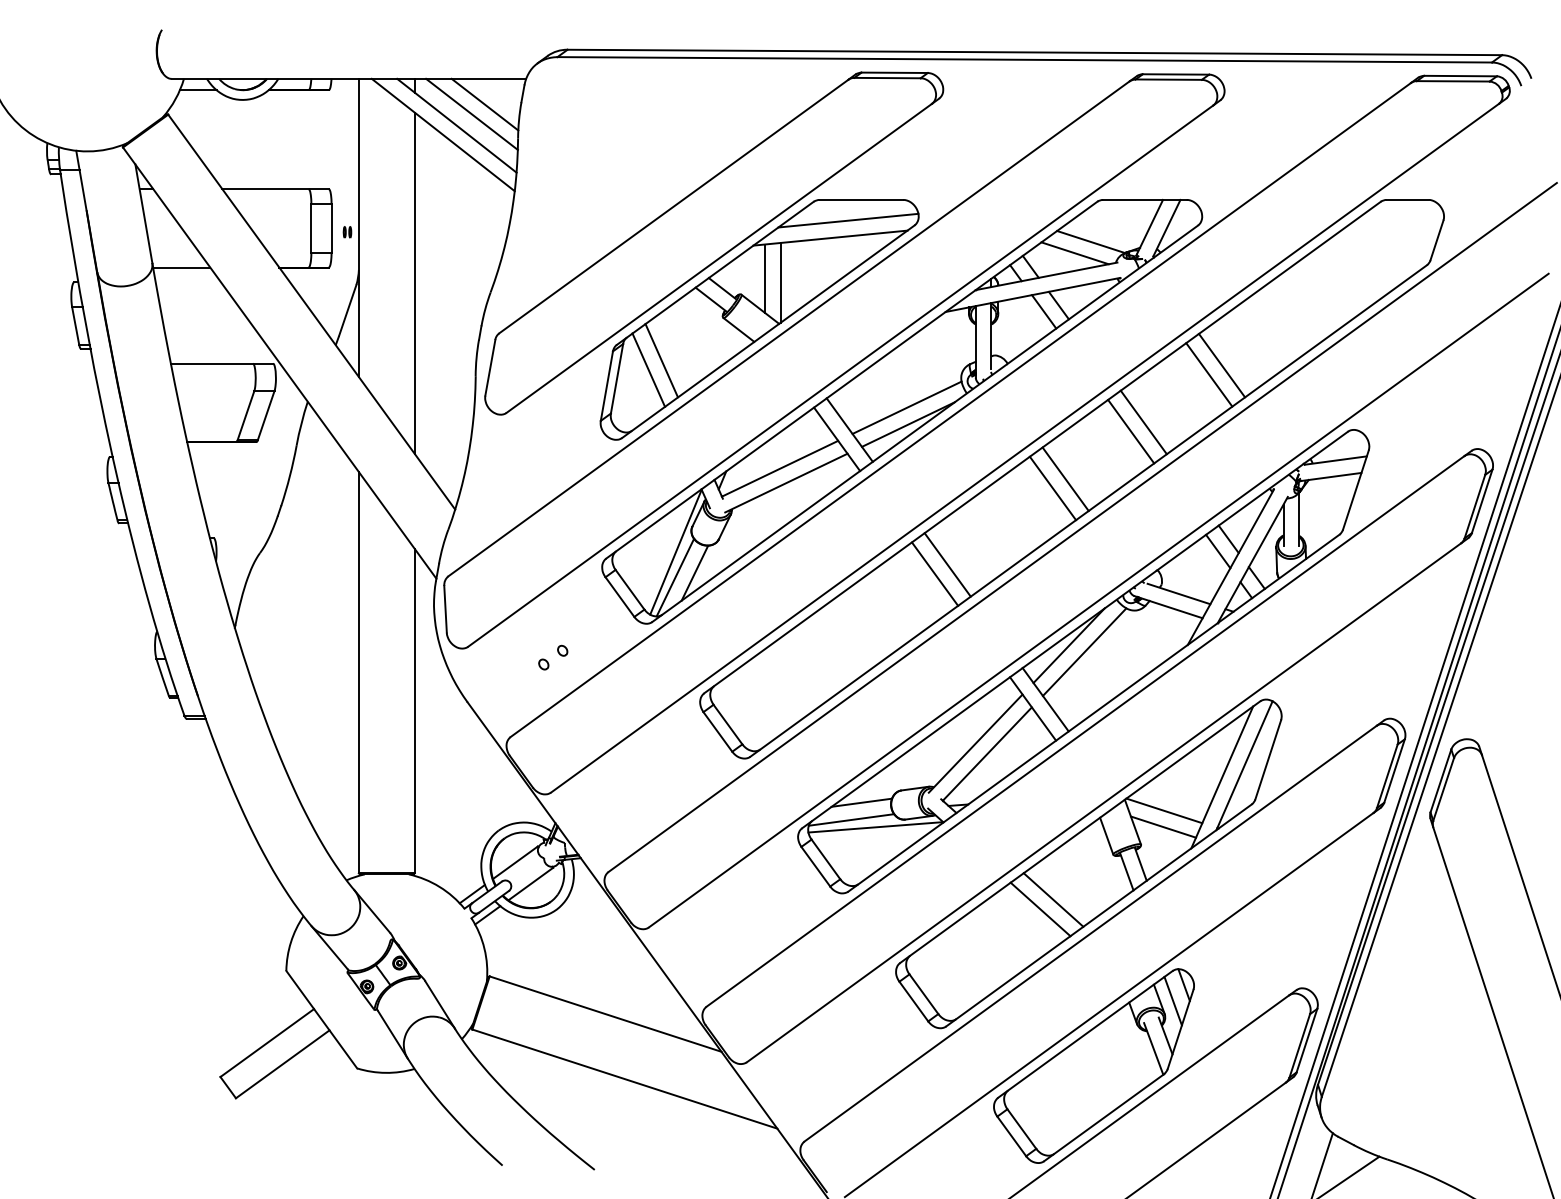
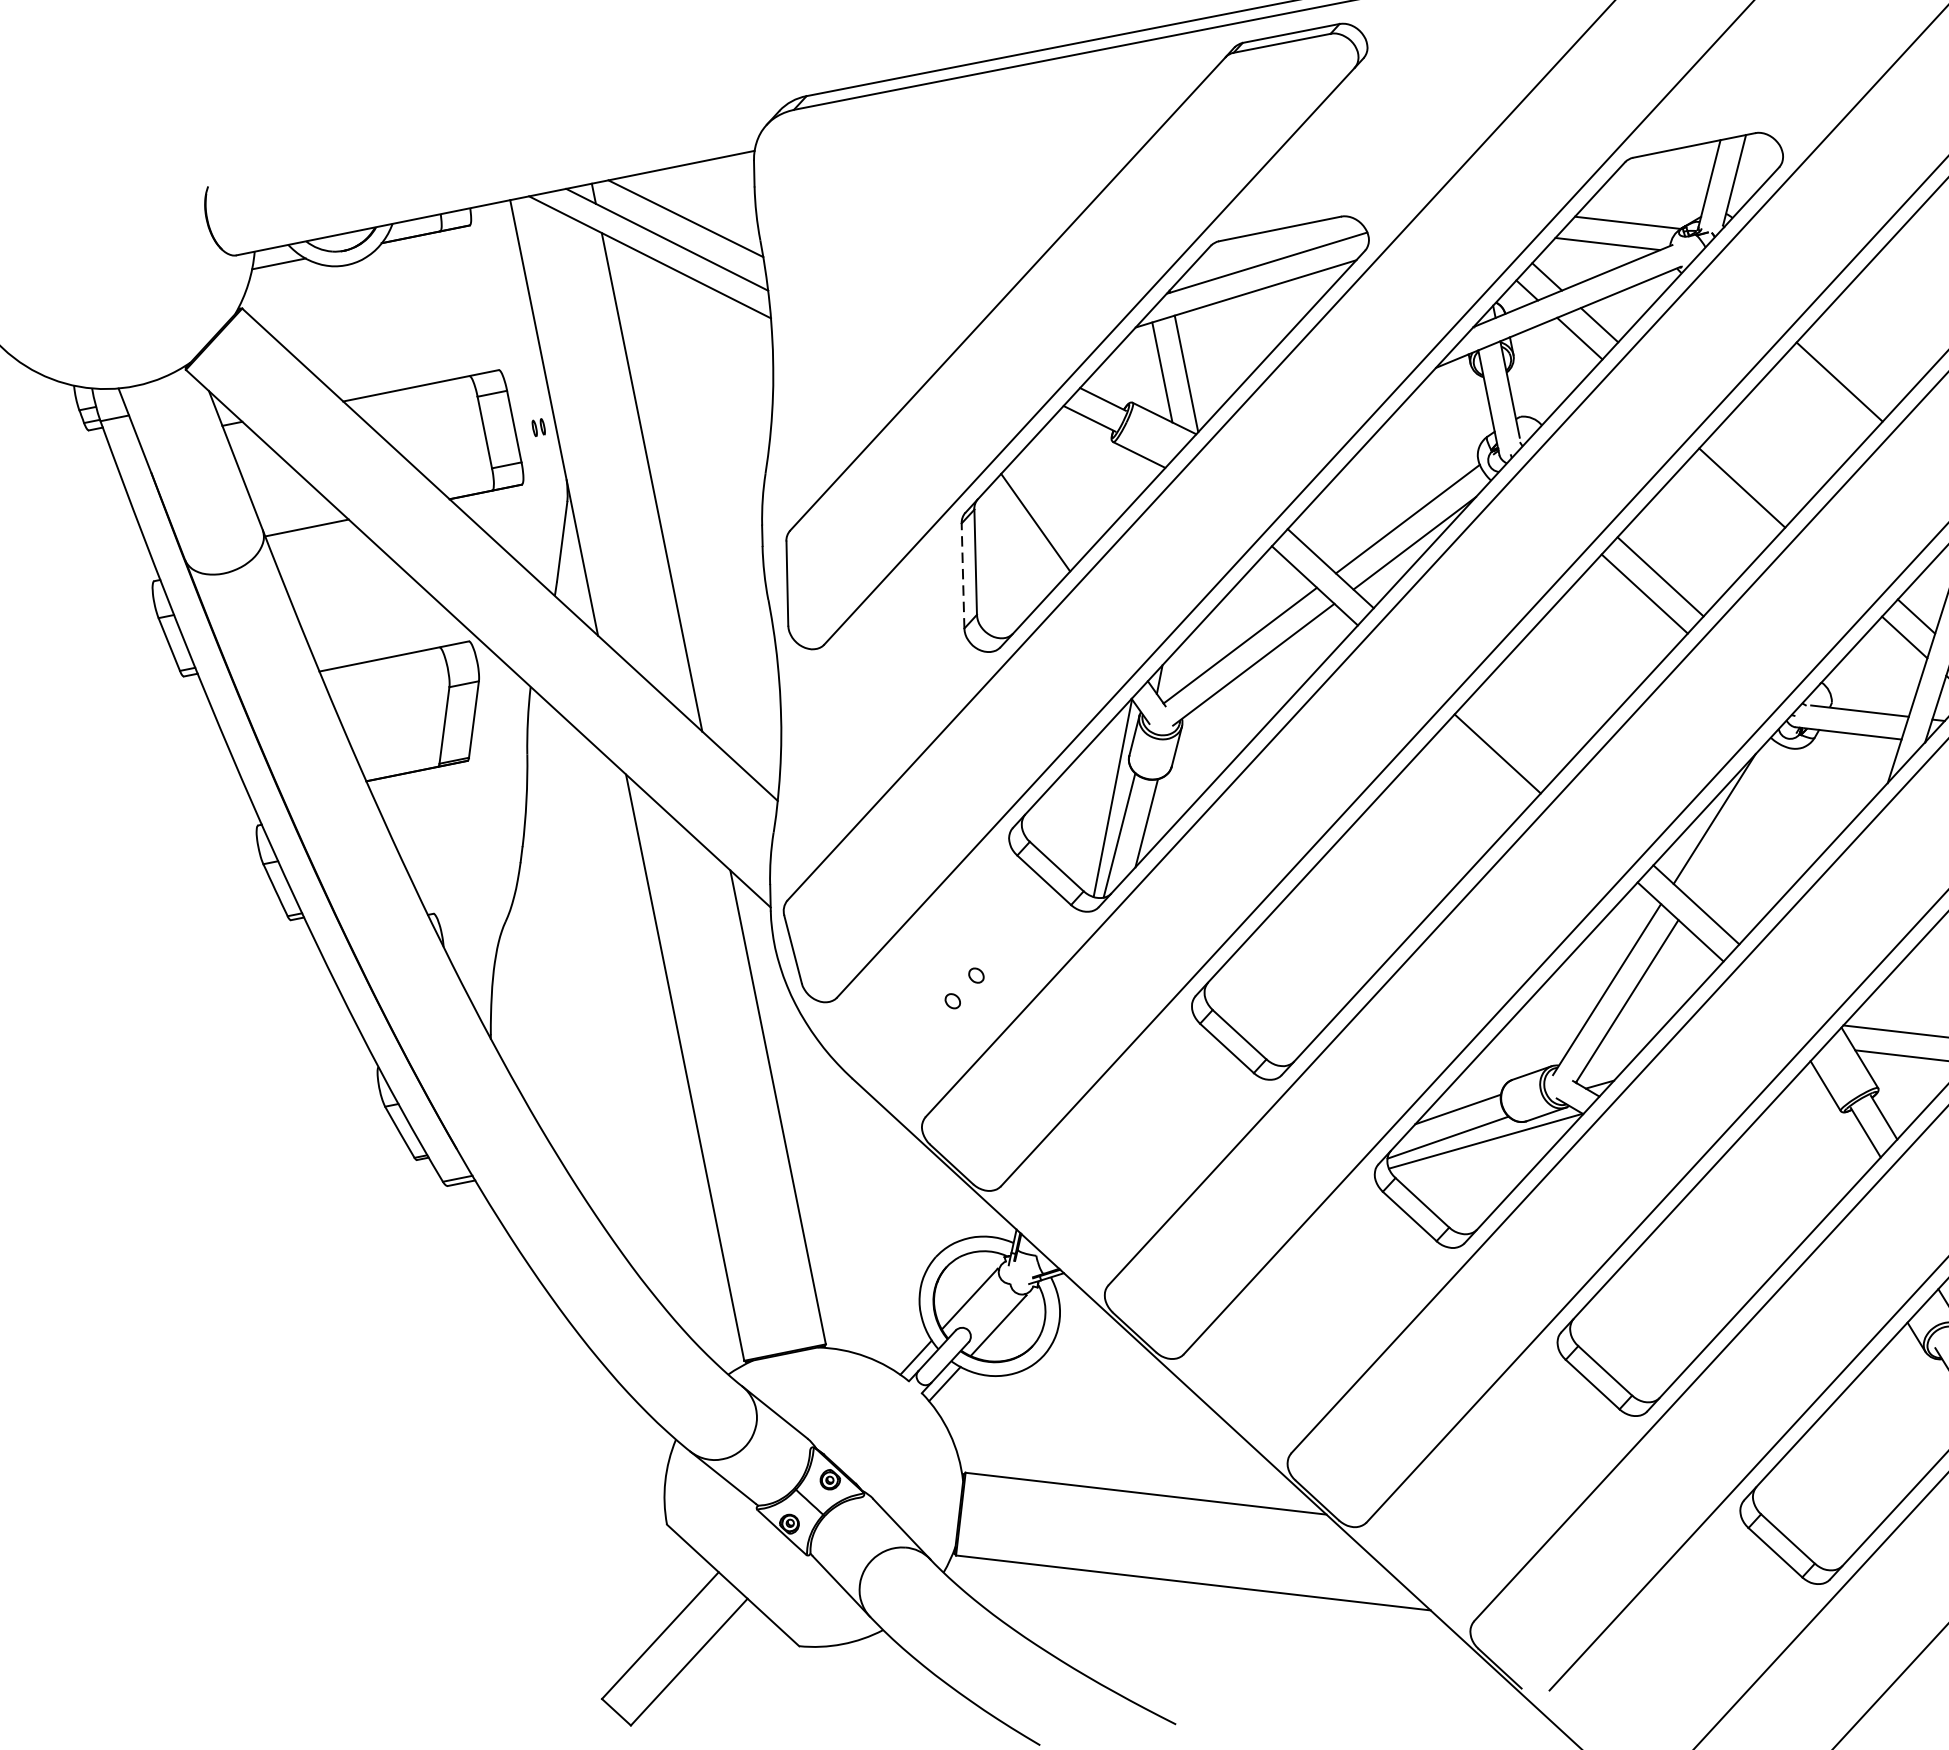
line: (484, 104) -> (701, 200), removed
line: (1222, 365) -> (1856, 364), removed
line: (648, 369) -> (1018, 539), removed
line: (606, 385) -> (962, 575), solid -> dashed
line: (1143, 422) -> (1757, 471), removed
line: (947, 564) -> (1513, 736), removed
line: (1084, 651) -> (1738, 822), removed
line: (1053, 899) -> (1766, 1194), removed
line: (1040, 909) -> (1750, 1212), removed

